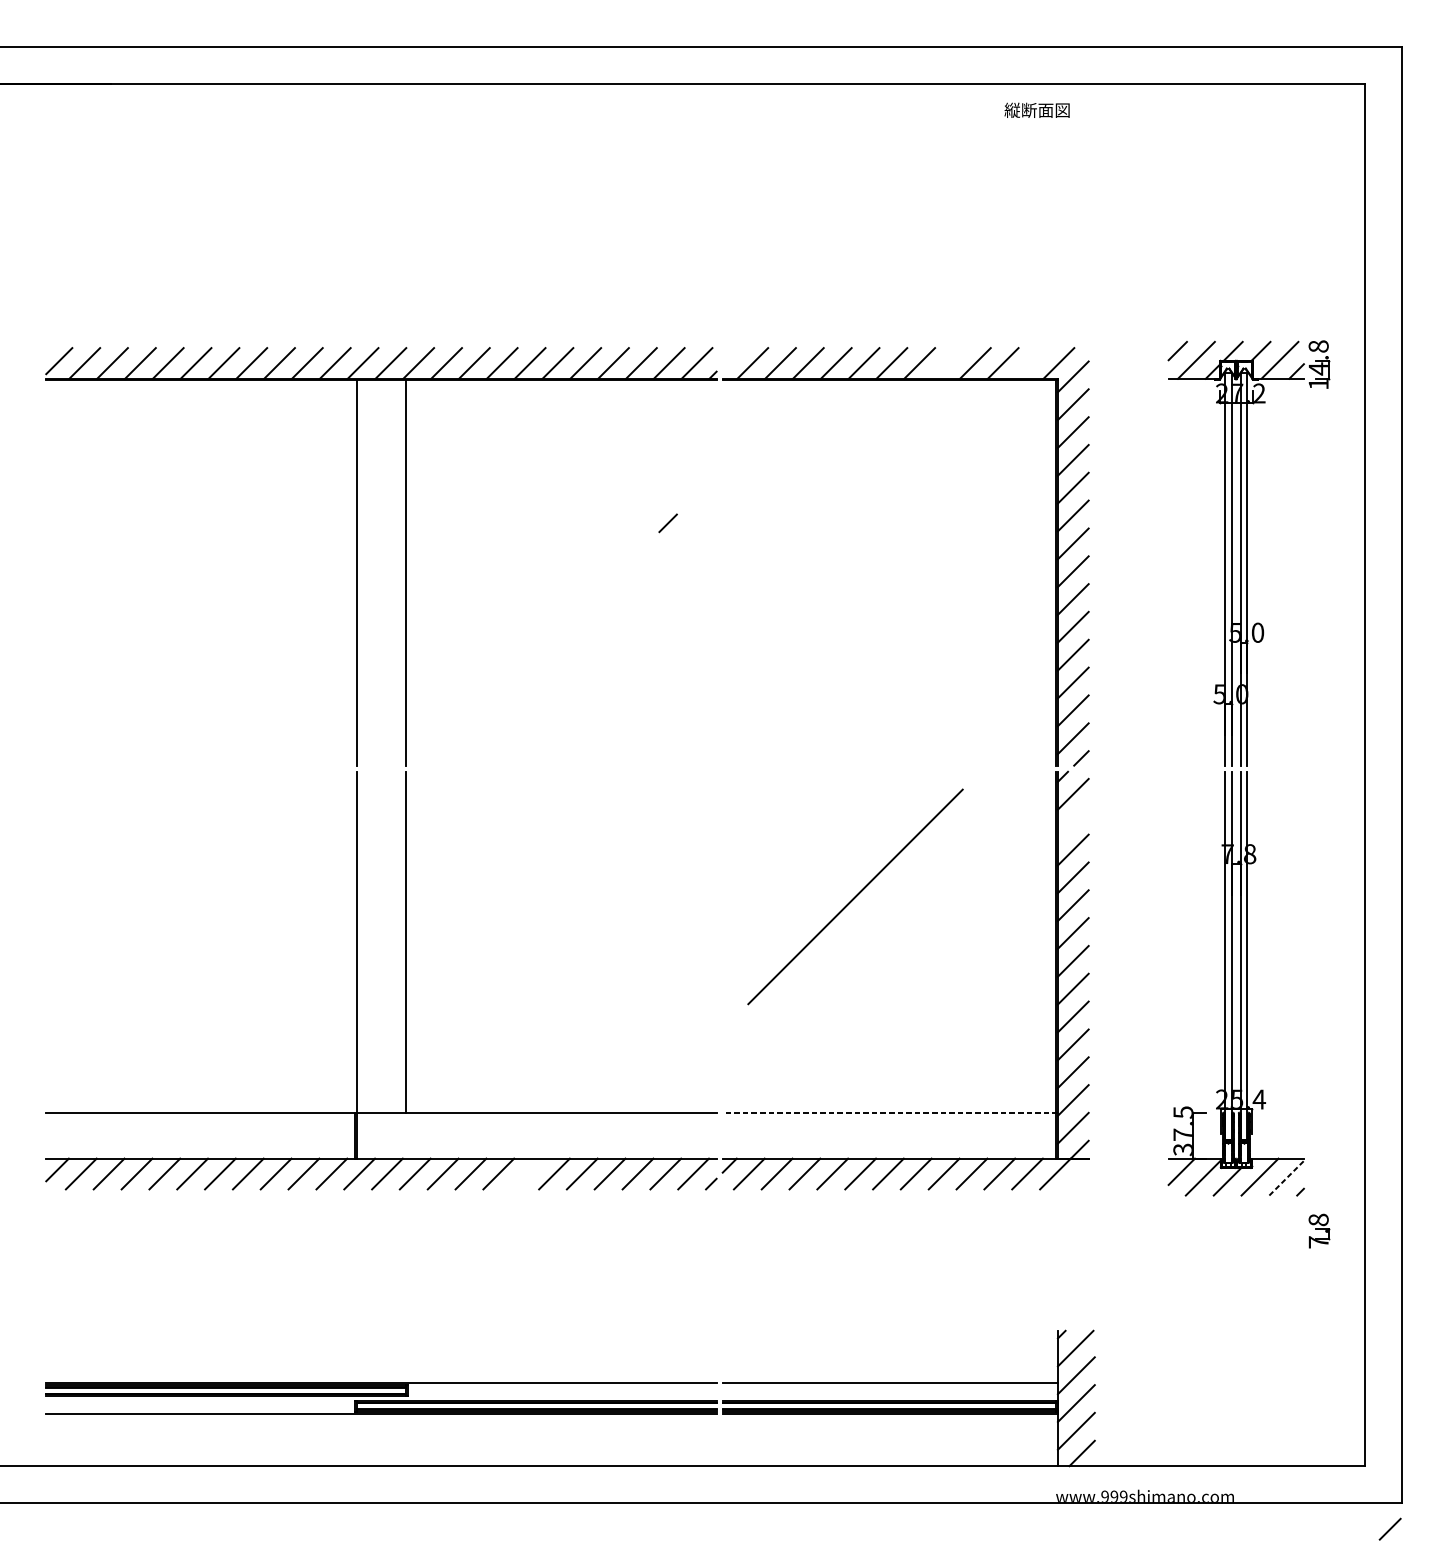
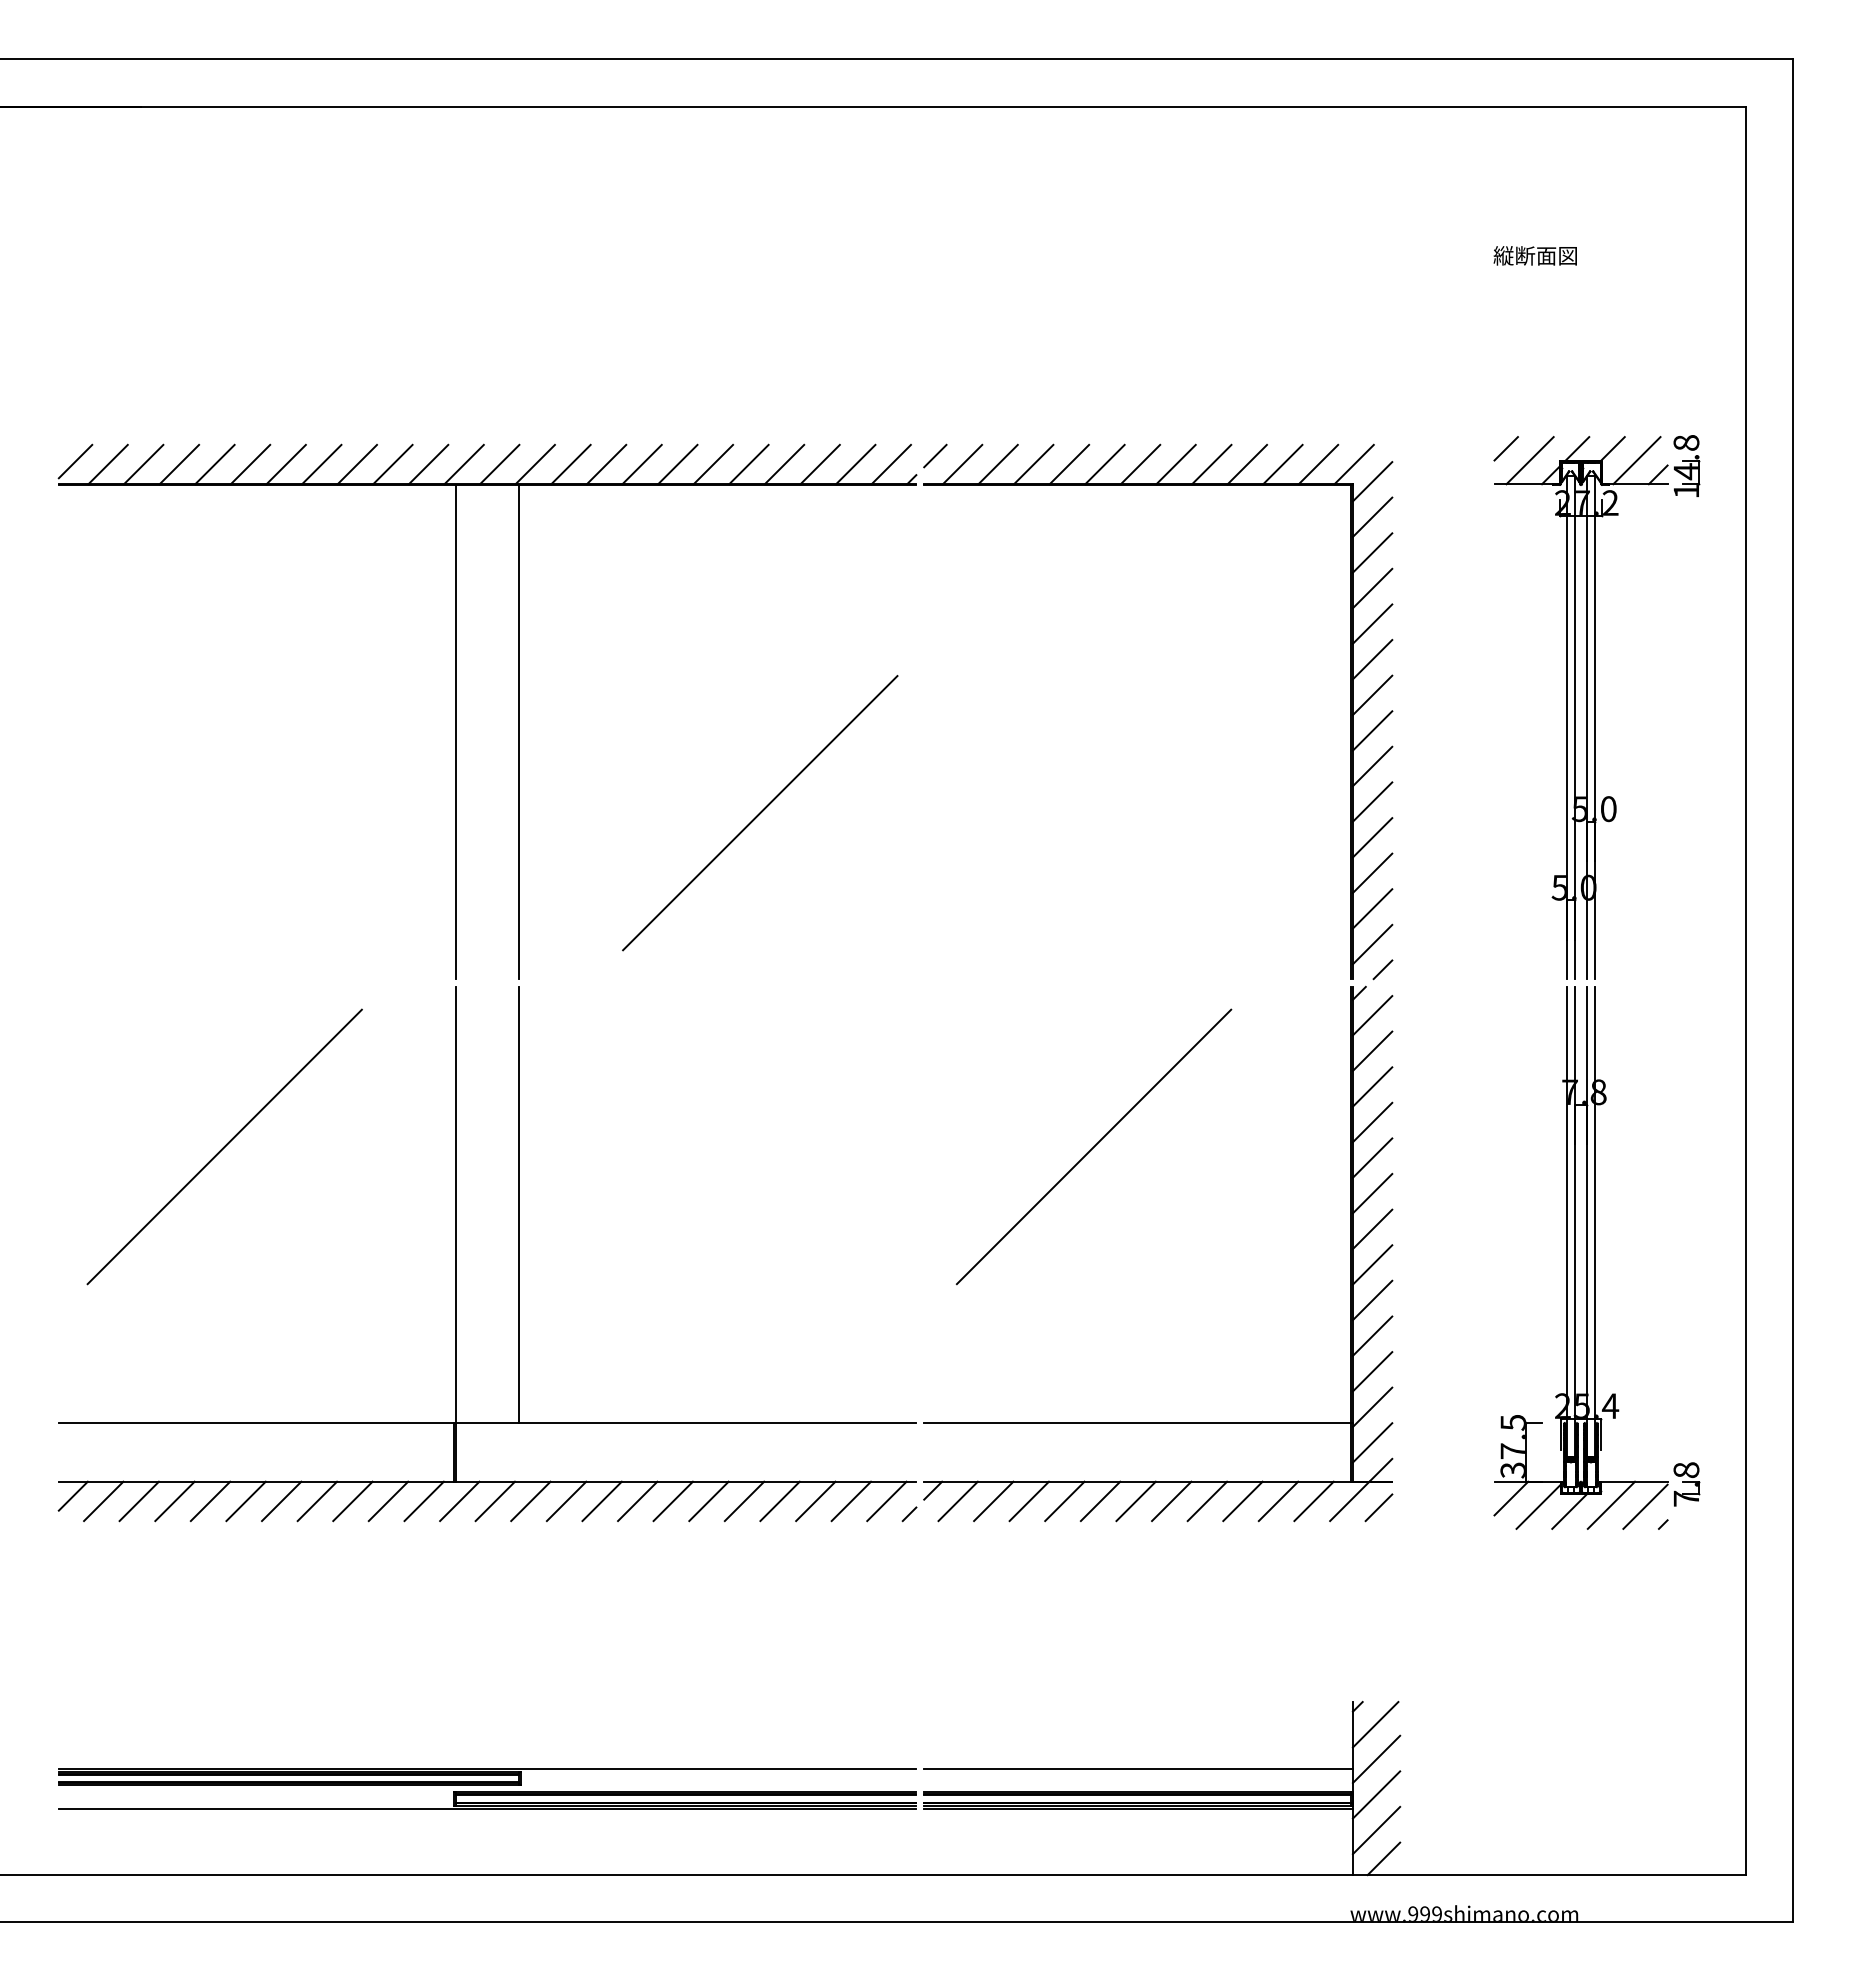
text: (1036, 110) -> (1534, 255), moved
line: (947, 363) -> (1211, 464), added
line: (1031, 363) -> (1318, 464), added
line: (668, 522) -> (935, 455), moved
line: (594, 636) -> (760, 813), added
line: (1073, 821) -> (1372, 1050), added
line: (175, 896) -> (224, 1146), added
line: (890, 1112) -> (1138, 1422), dashed -> solid
line: (525, 1174) -> (672, 1501), added
line: (1286, 1178) -> (1645, 1506), dashed -> solid
part: (1318, 1231) -> (1686, 1484), moved
line: (1389, 1529) -> (1378, 1507), moved

